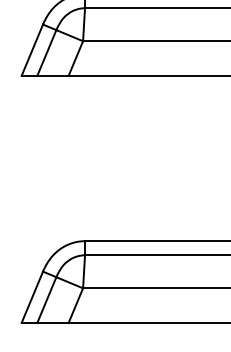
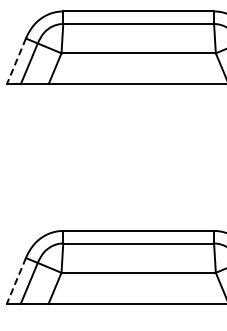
line: (32, 50) -> (16, 61), solid -> dashed
line: (32, 296) -> (16, 280), solid -> dashed

